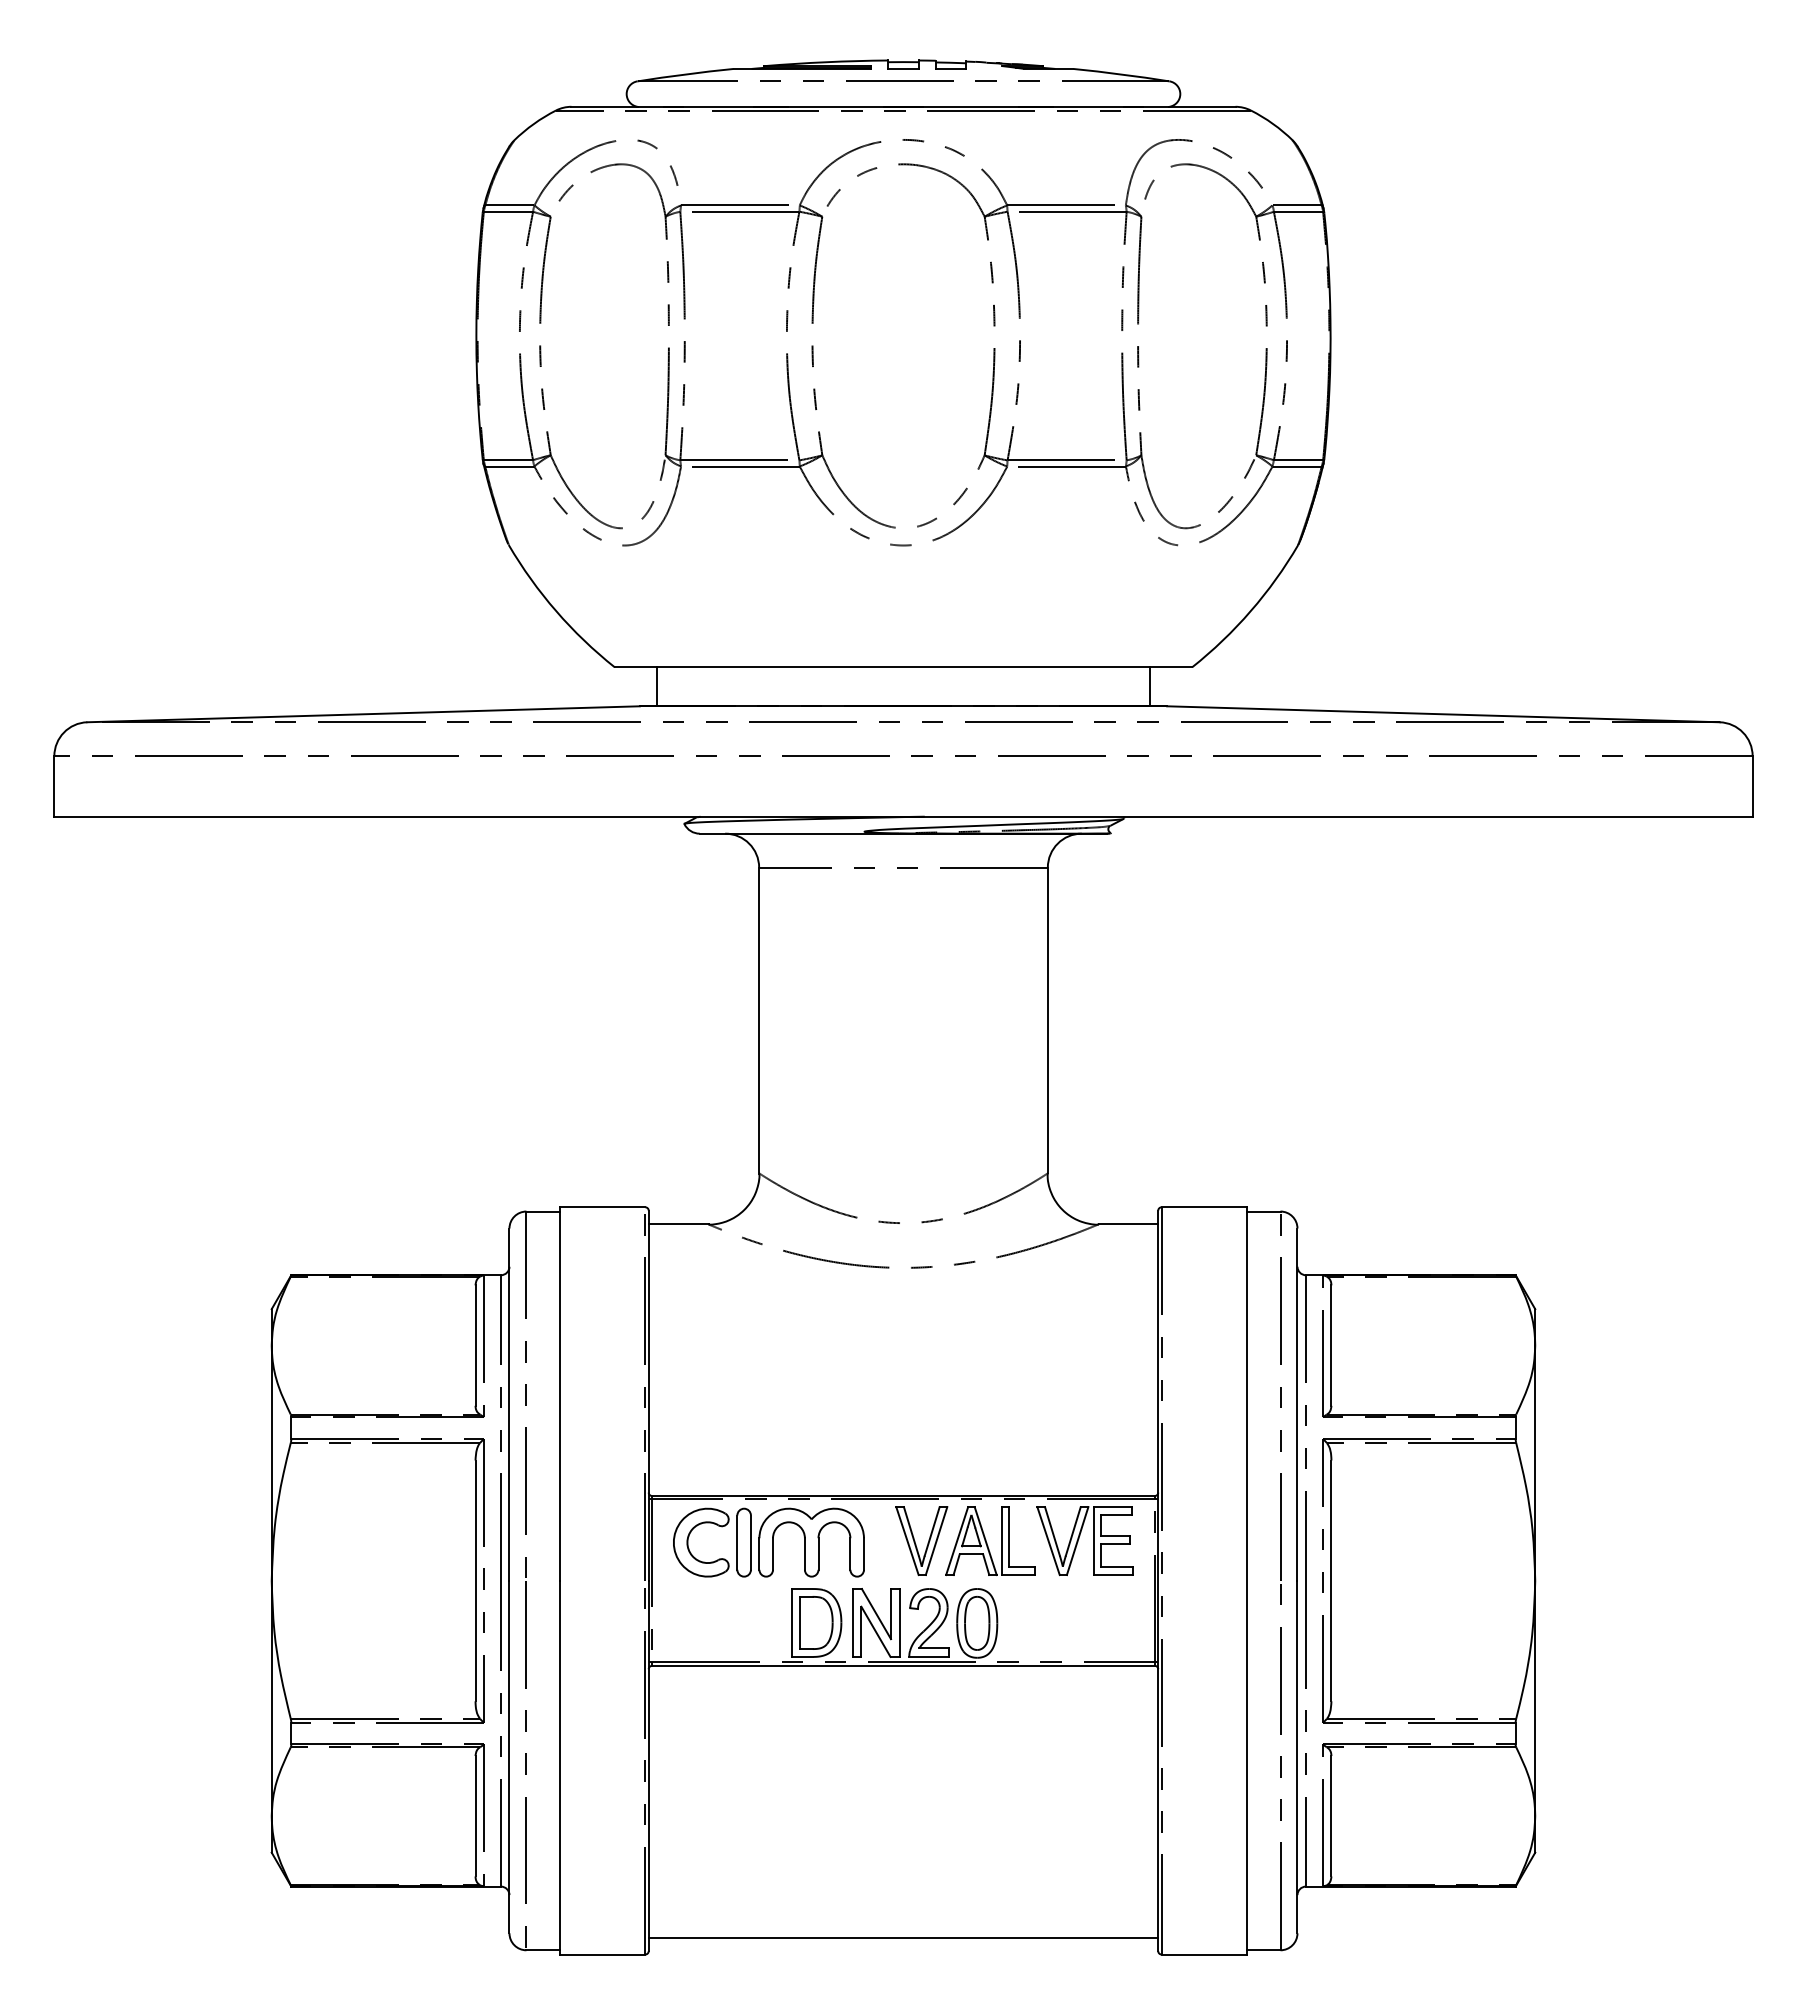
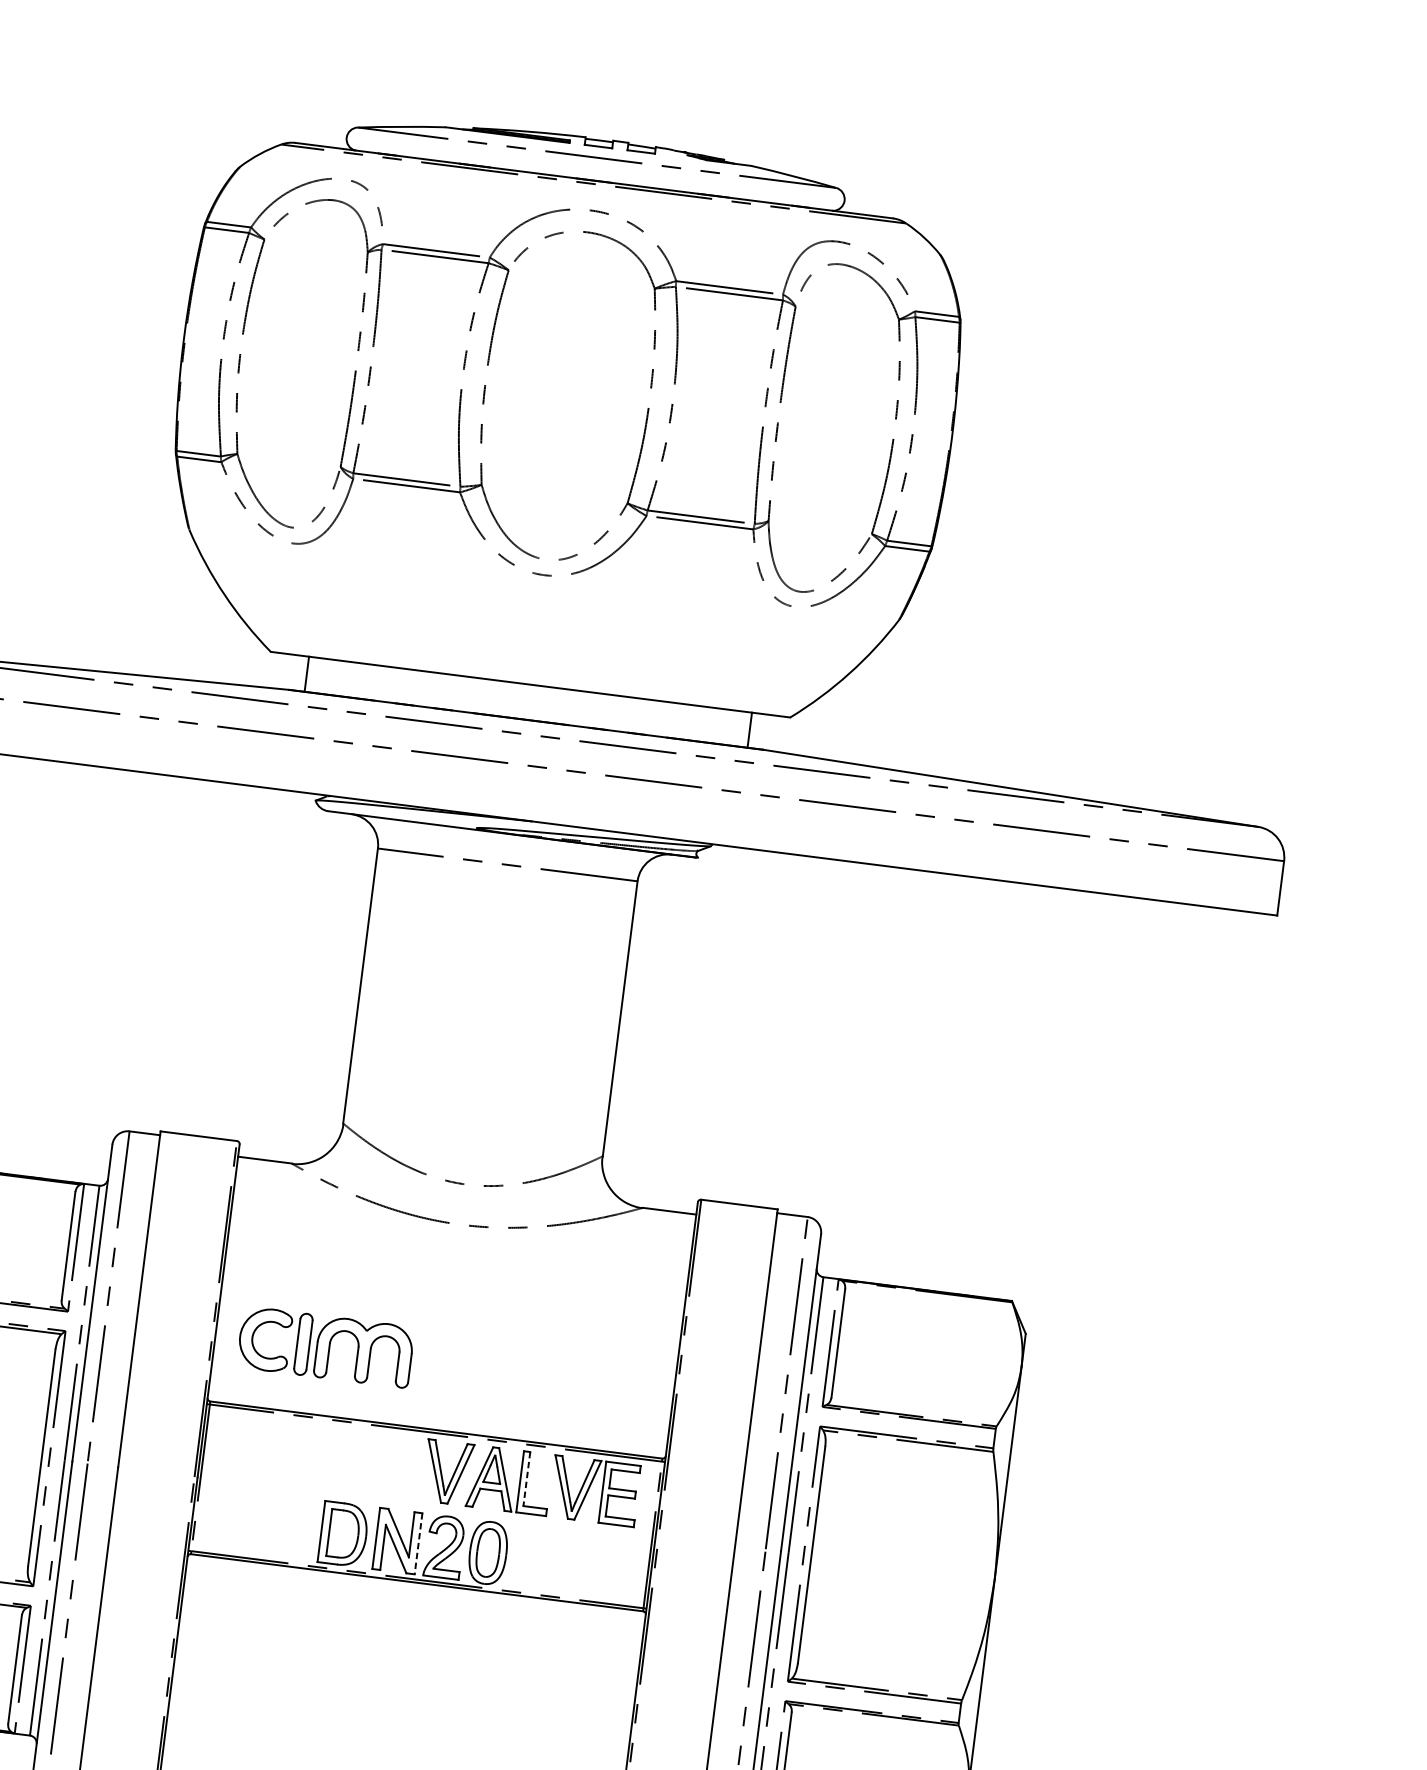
line: (1009, 1537) -> (526, 1479), solid -> dashed
part: (768, 1542) -> (325, 1347), moved
line: (899, 1622) -> (418, 1543), solid -> dashed

